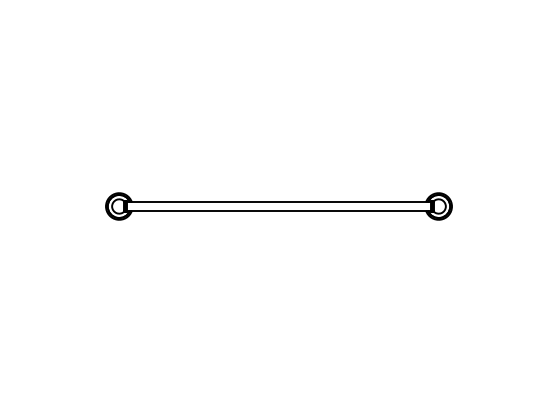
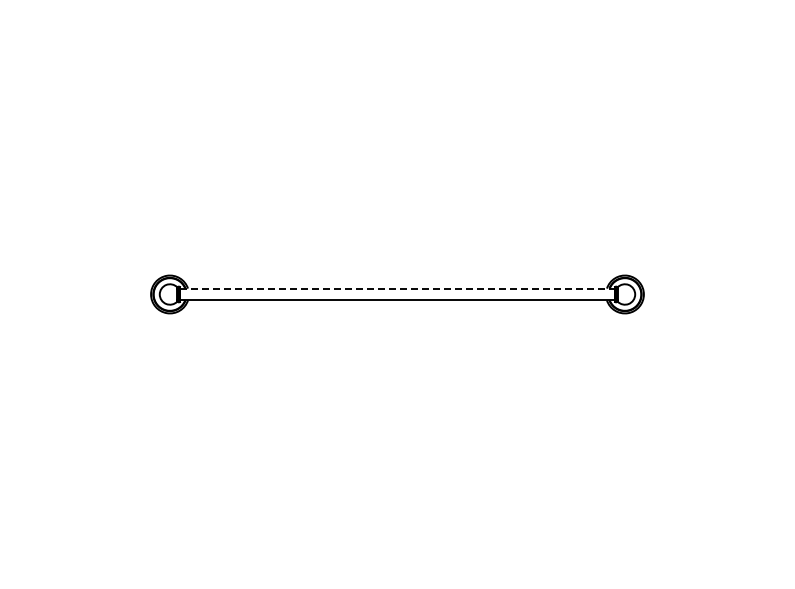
line: (279, 202) -> (398, 288), solid -> dashed

